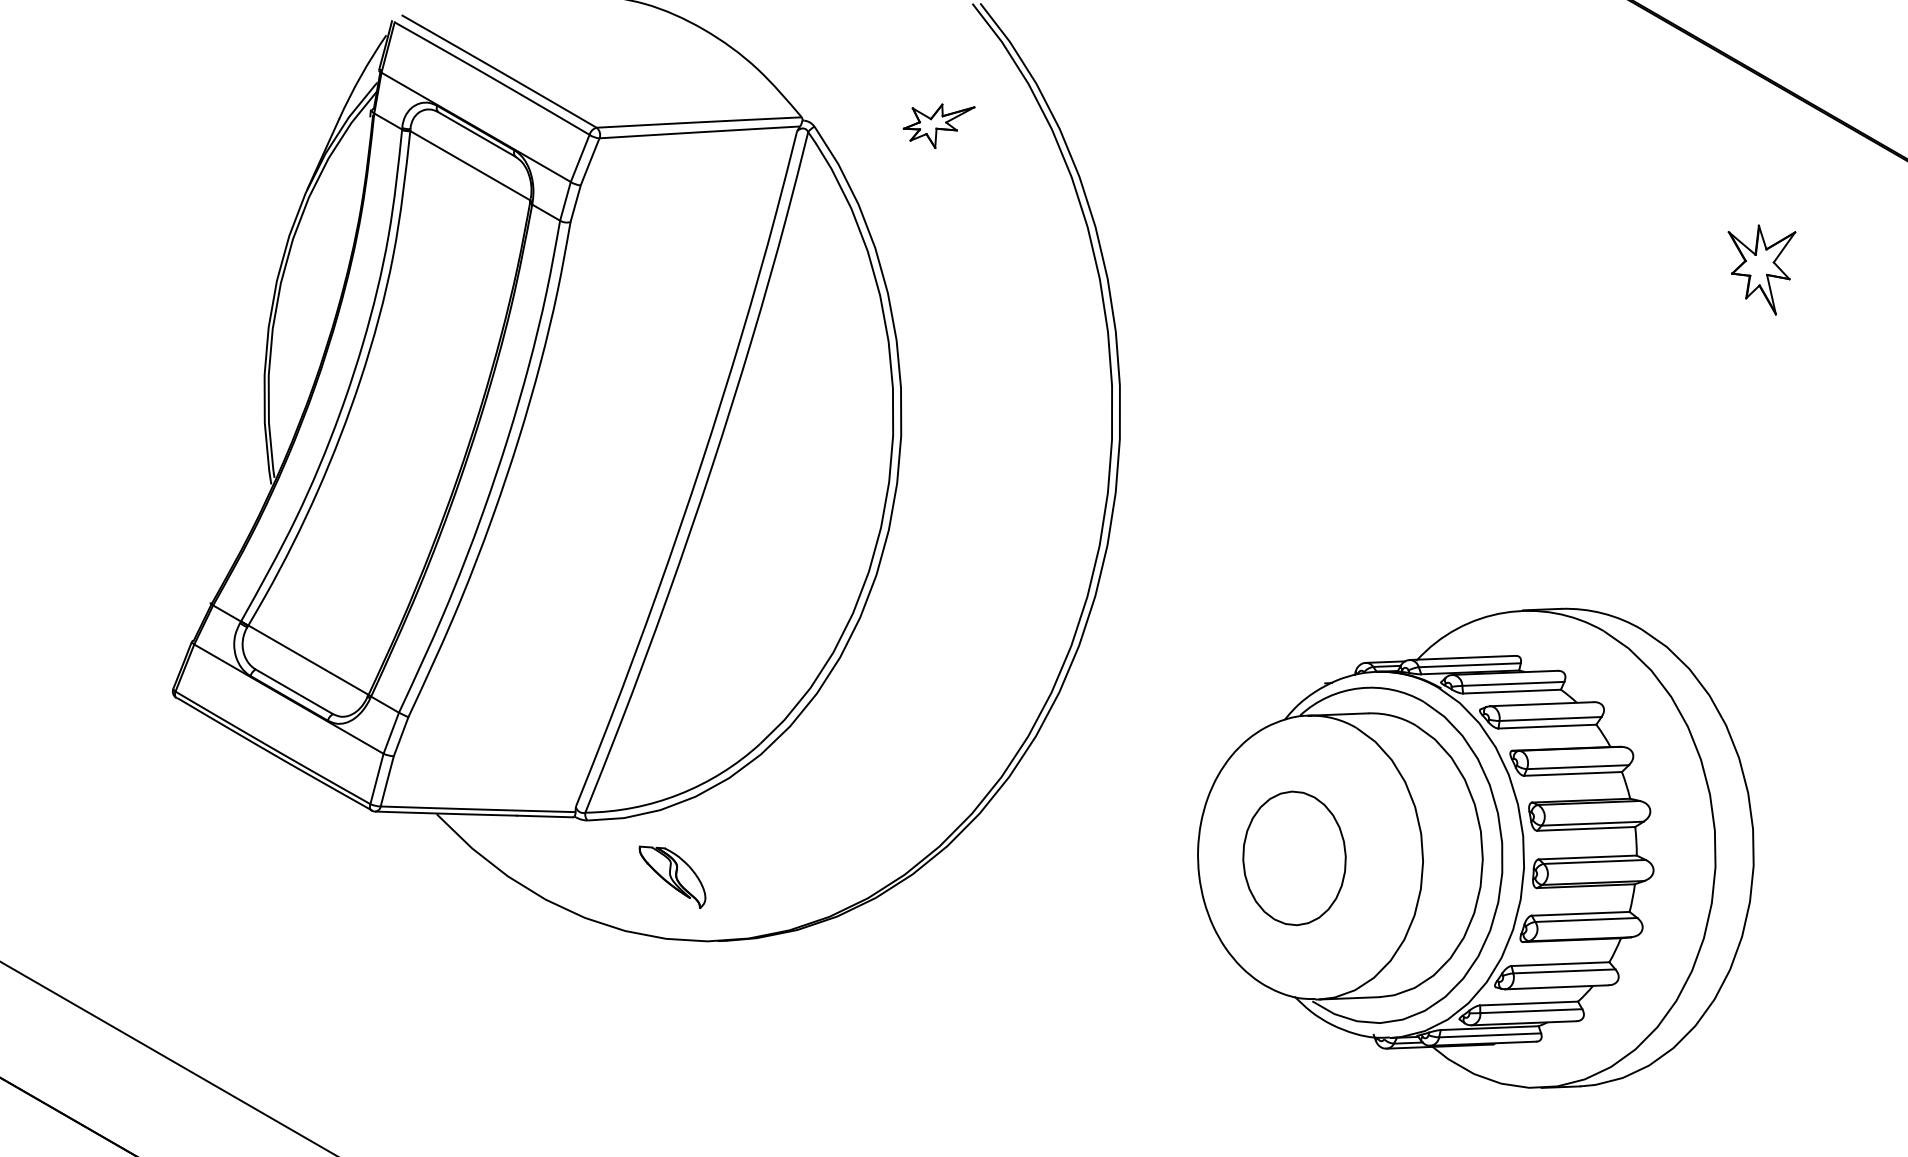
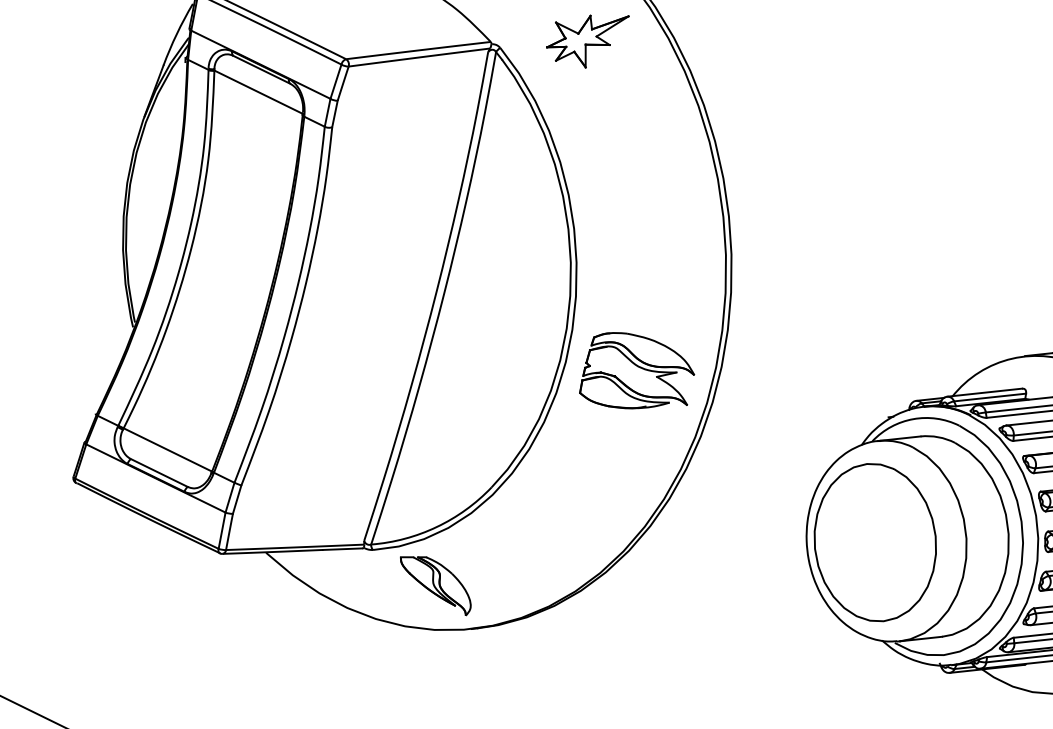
part: (938, 126) -> (588, 41), size x1.67
part: (974, 592) -> (636, 369), added
part: (1294, 858) -> (875, 542), size x1.67
part: (672, 877) -> (436, 586), size x1.43

